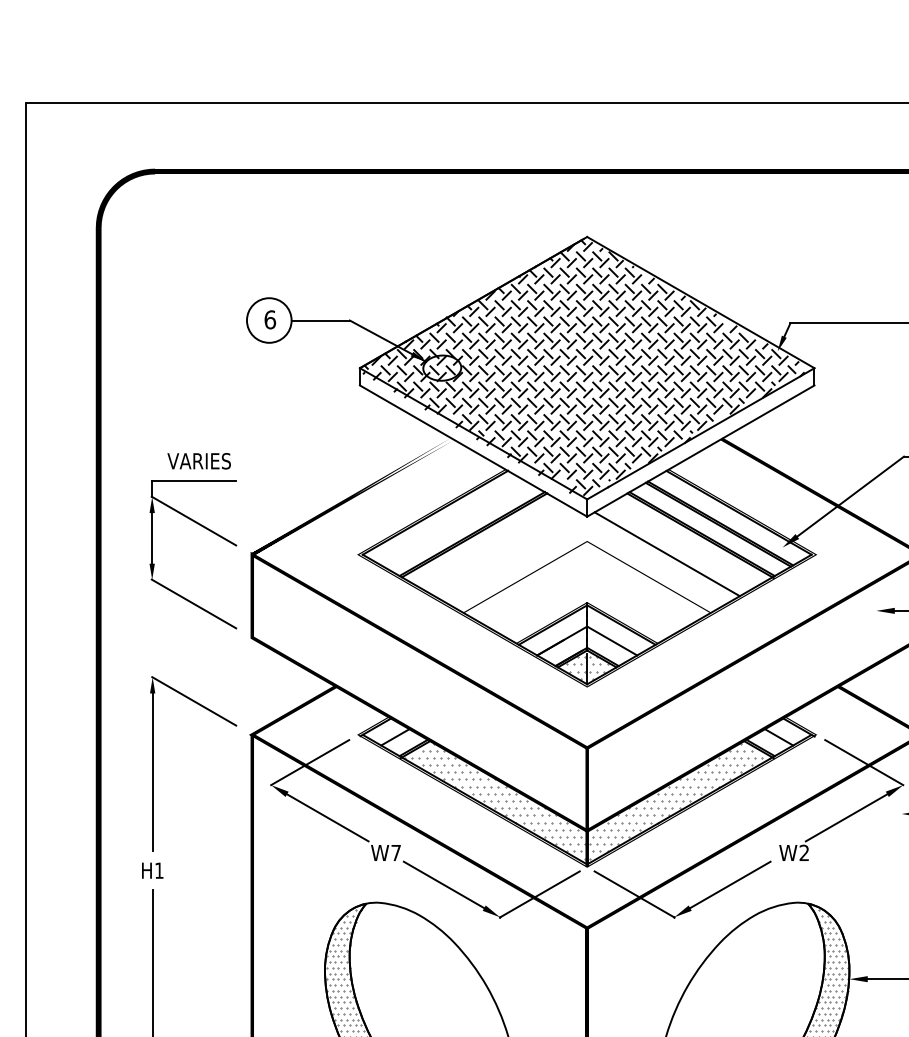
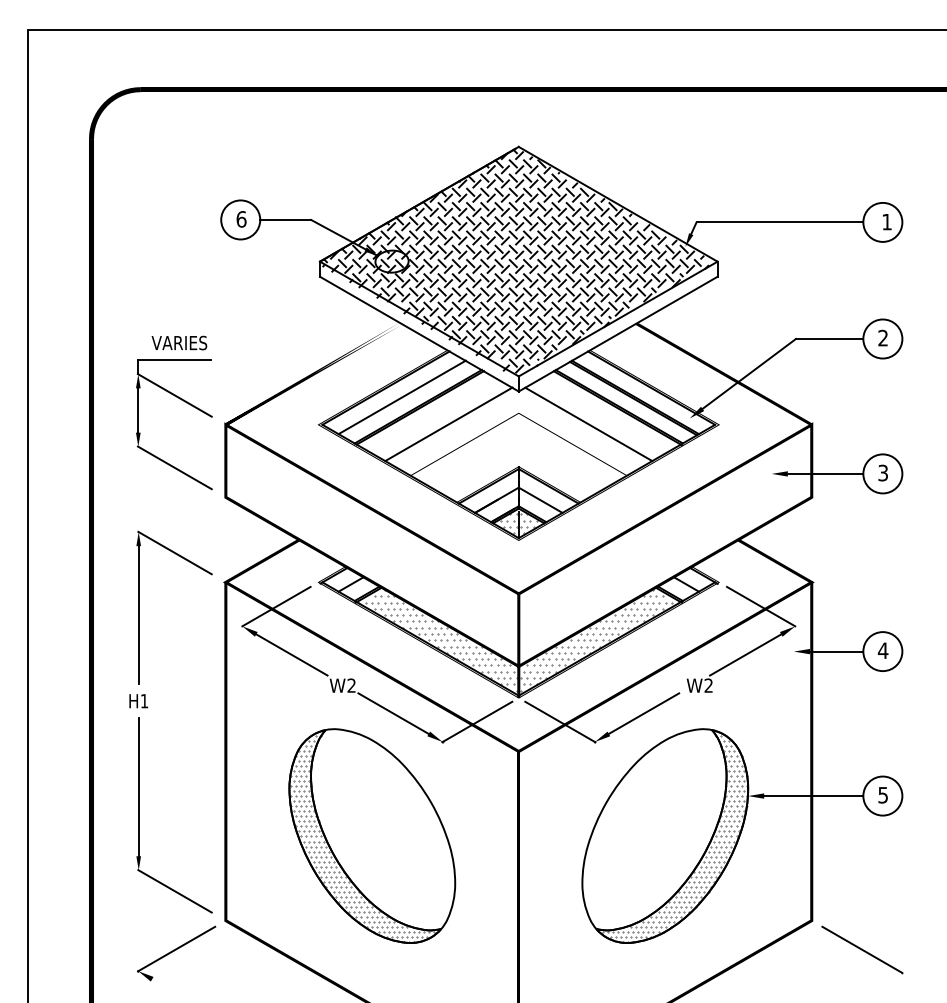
line: (453, 523) -> (401, 397), added
line: (506, 554) -> (448, 424), added
text: (395, 852) -> (351, 685), W7 -> W2

